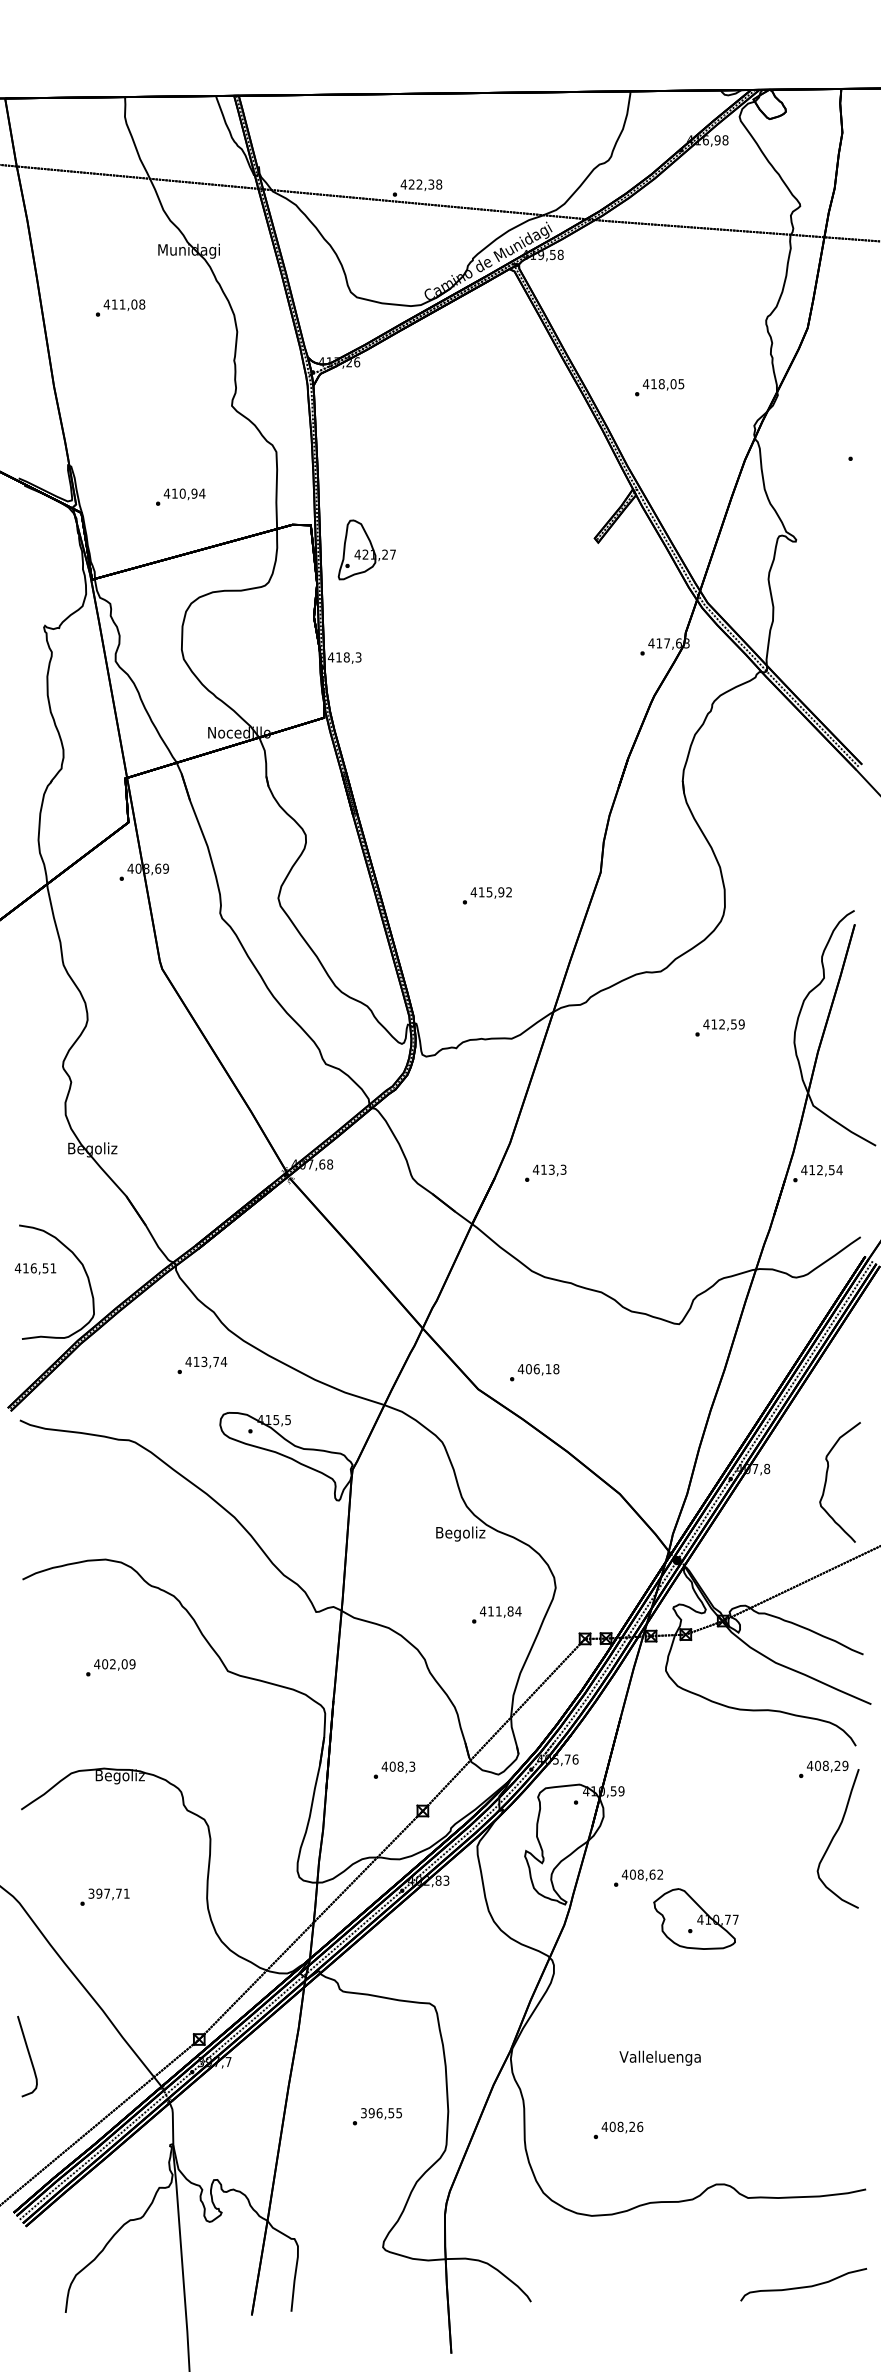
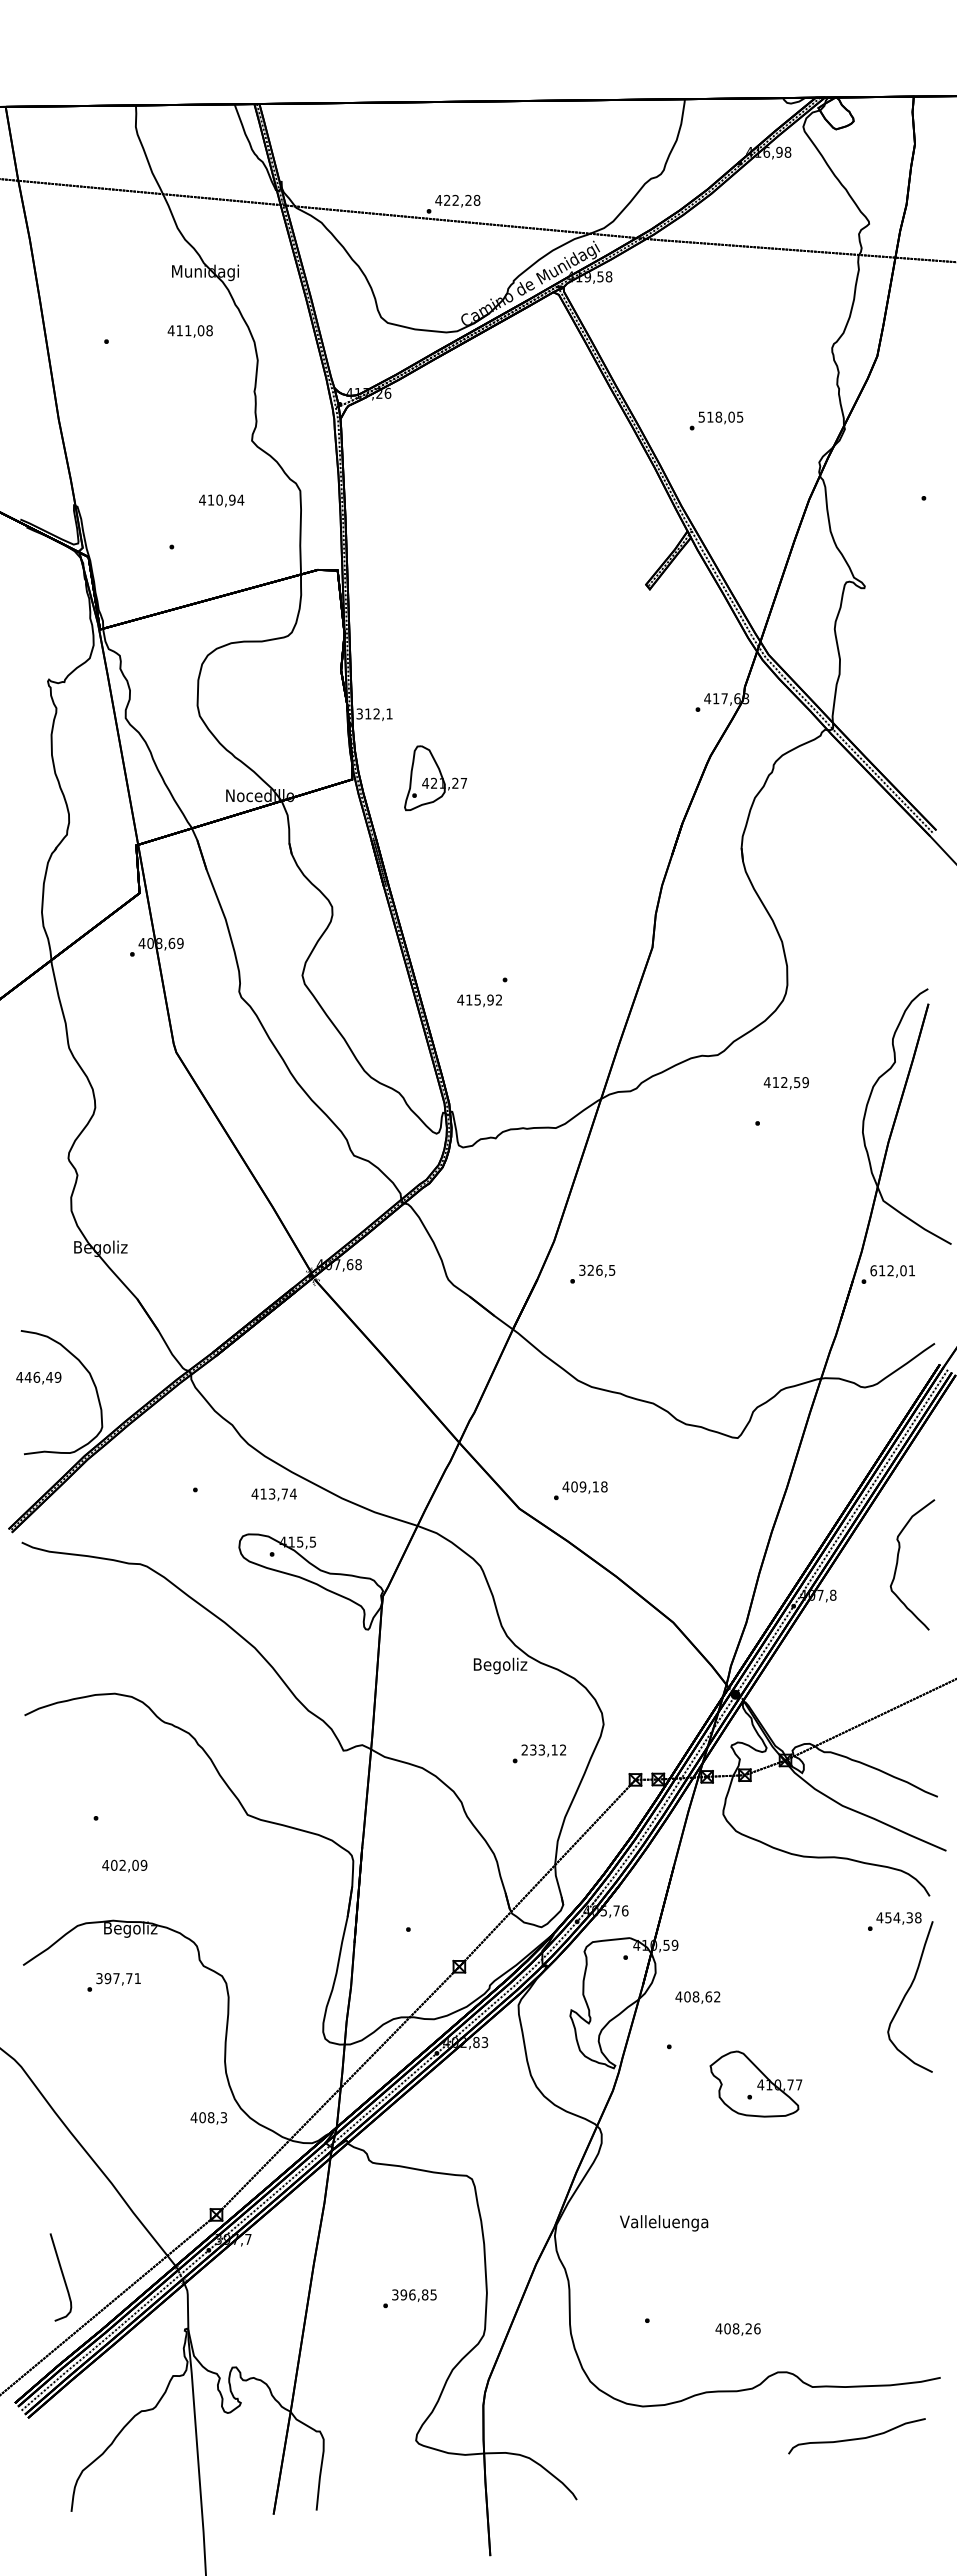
text: (431, 184) -> (468, 200), 422,38 -> 422,28
text: (123, 305) -> (189, 331), moved
text: (645, 383) -> (701, 416), 418,05 -> 518,05
text: (184, 494) -> (221, 500), moved
part: (366, 550) -> (435, 778), moved
text: (344, 657) -> (374, 713), 418,3 -> 312,1
text: (491, 892) -> (479, 1000), moved
text: (723, 1025) -> (785, 1083), moved
text: (549, 1168) -> (596, 1269), 413,3 -> 326,5
text: (821, 1169) -> (892, 1270), 412,54 -> 612,01
text: (39, 1267) -> (42, 1376), 416,51 -> 446,49
text: (205, 1362) -> (273, 1494), moved
text: (536, 1368) -> (582, 1486), 406,18 -> 409,18
curve: (827, 1480) -> (898, 1562), moved
text: (500, 1610) -> (543, 1749), 411,84 -> 233,12
text: (114, 1664) -> (124, 1865), moved
text: (831, 1765) -> (903, 1917), 408,29 -> 454,38
text: (398, 1767) -> (208, 2118), moved
text: (642, 1875) -> (697, 1997), moved
text: (104, 1897) -> (113, 1982), moved
curve: (28, 2056) -> (62, 2277), moved
text: (660, 2058) -> (664, 2223), moved
text: (390, 2112) -> (424, 2294), 396,55 -> 396,85
text: (621, 2127) -> (737, 2329), moved
curve: (803, 2286) -> (856, 2438), moved

